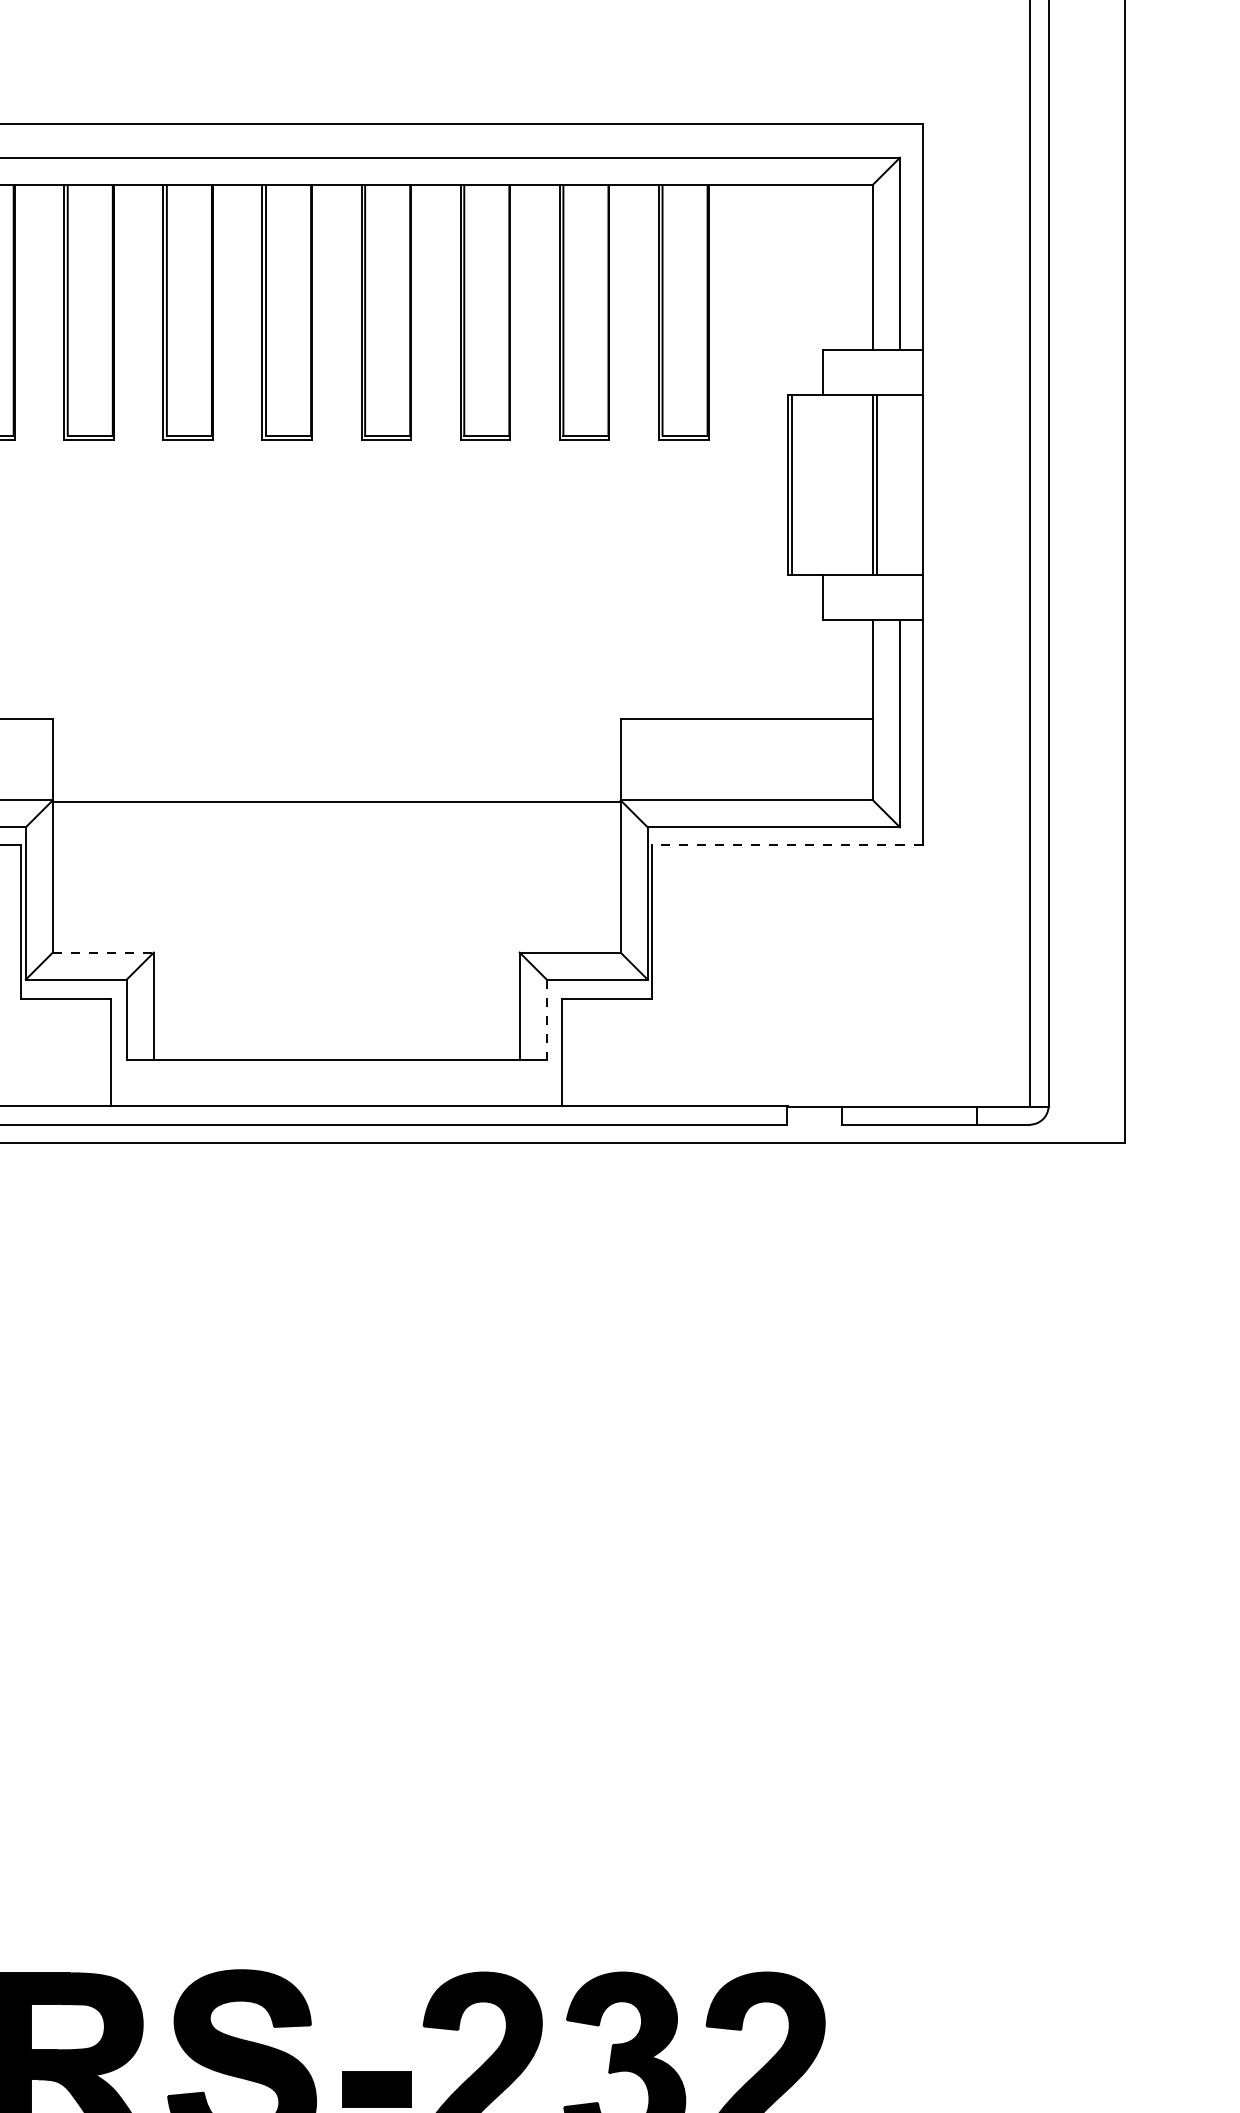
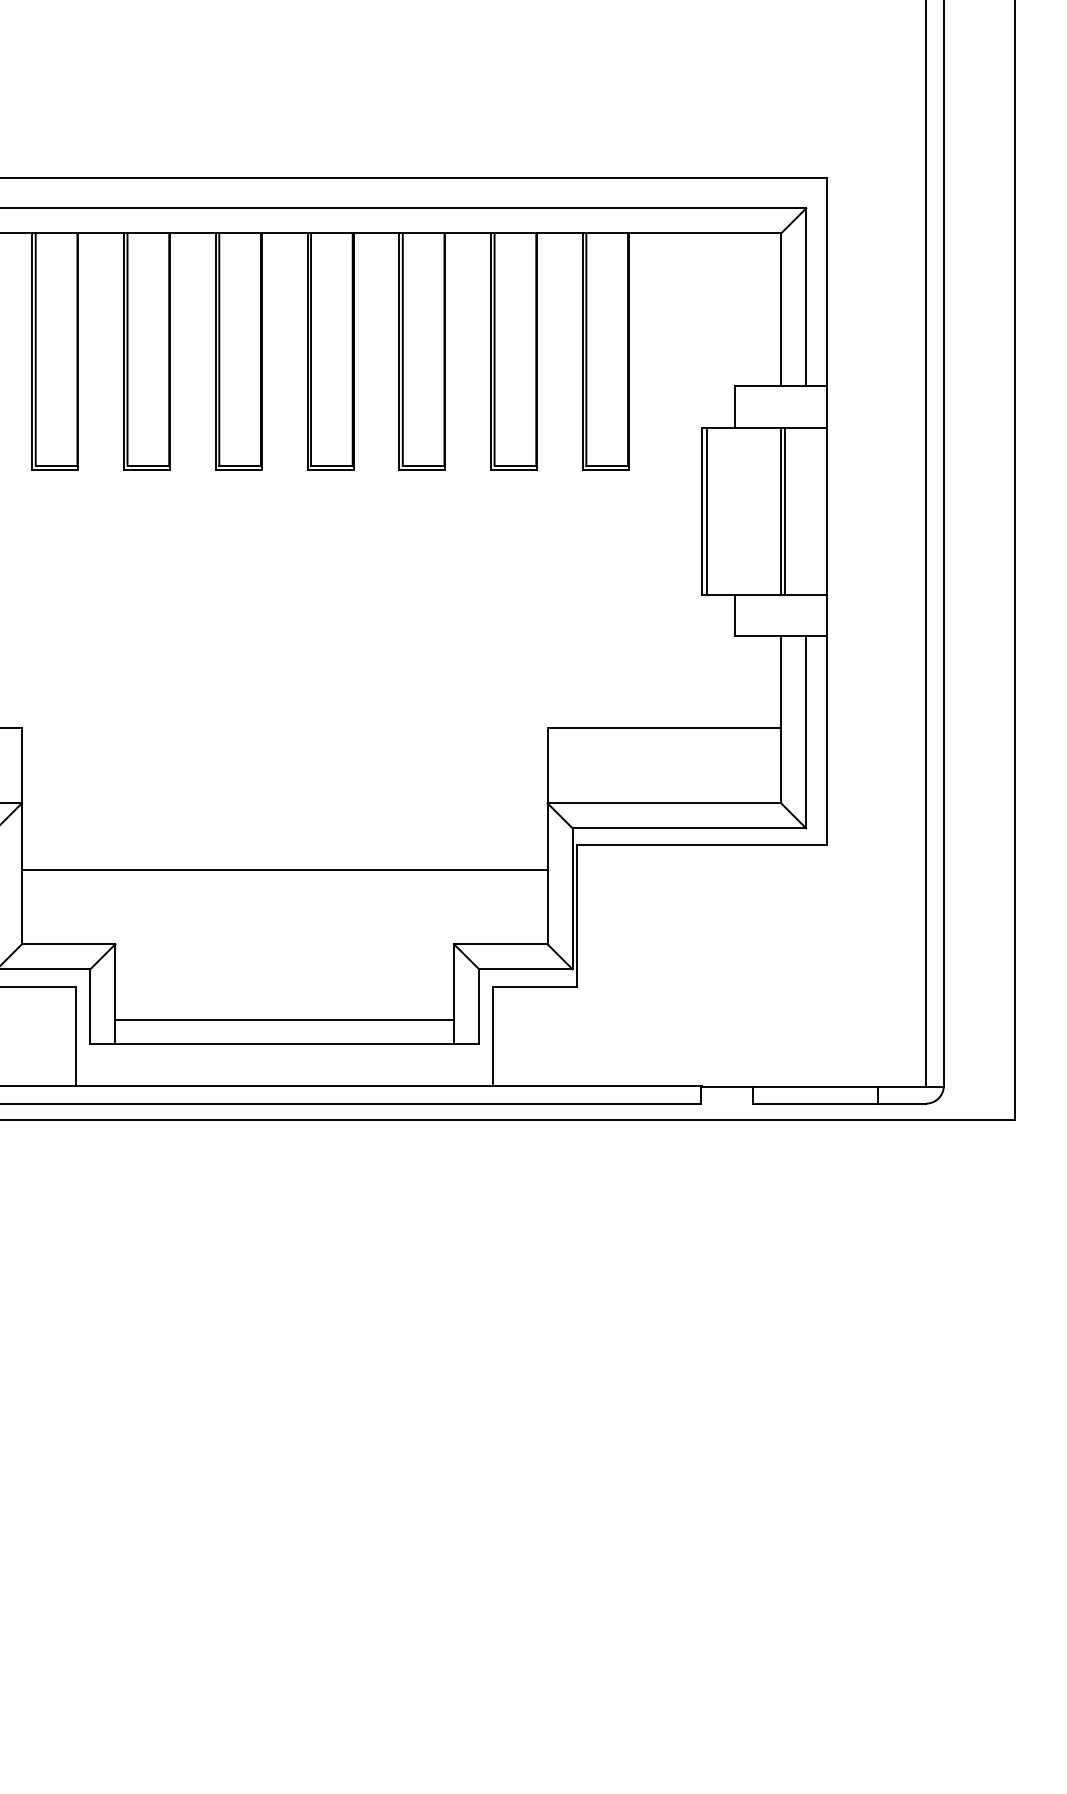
line: (336, 802) -> (284, 870), moved
line: (786, 845) -> (701, 845), dashed -> solid
line: (103, 952) -> (68, 944), dashed -> solid
line: (546, 1020) -> (478, 1007), dashed -> solid
line: (336, 1034) -> (284, 1020), added

